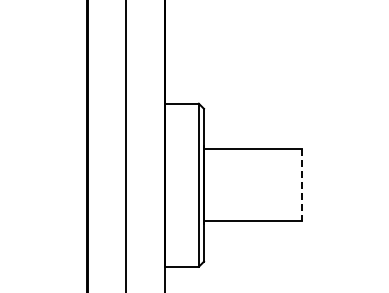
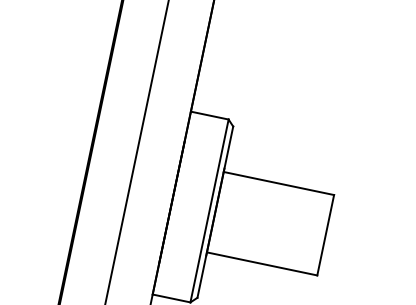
line: (302, 185) -> (325, 235), dashed -> solid

